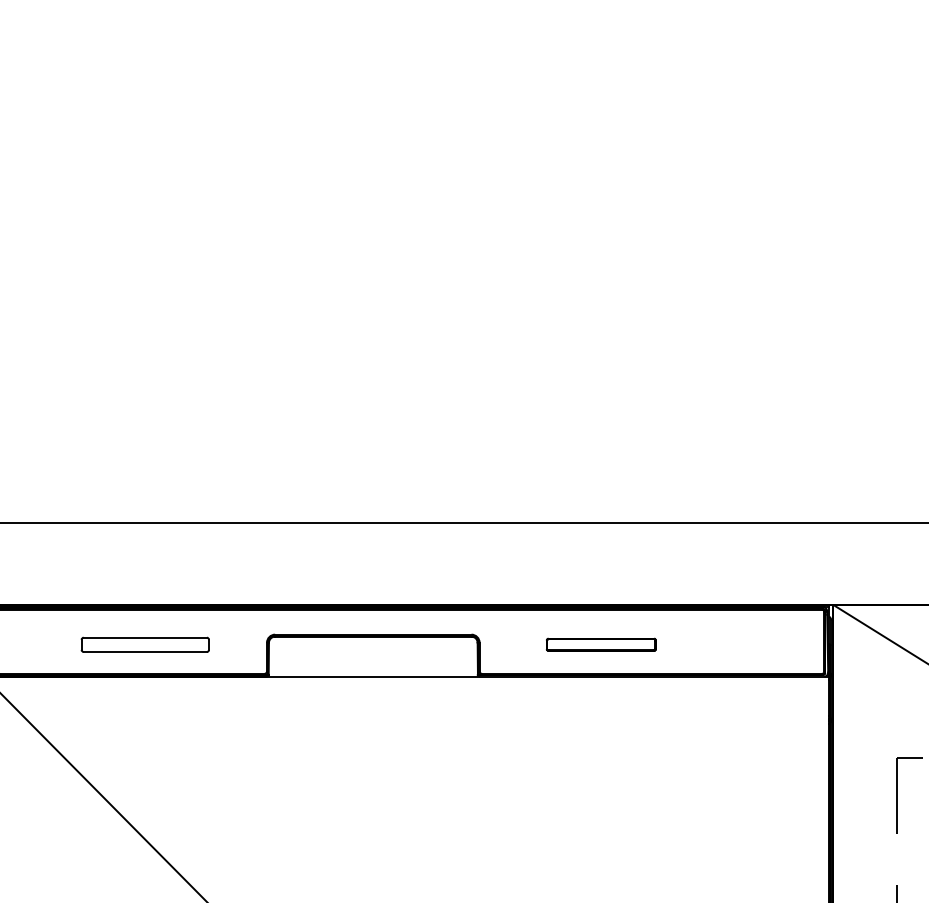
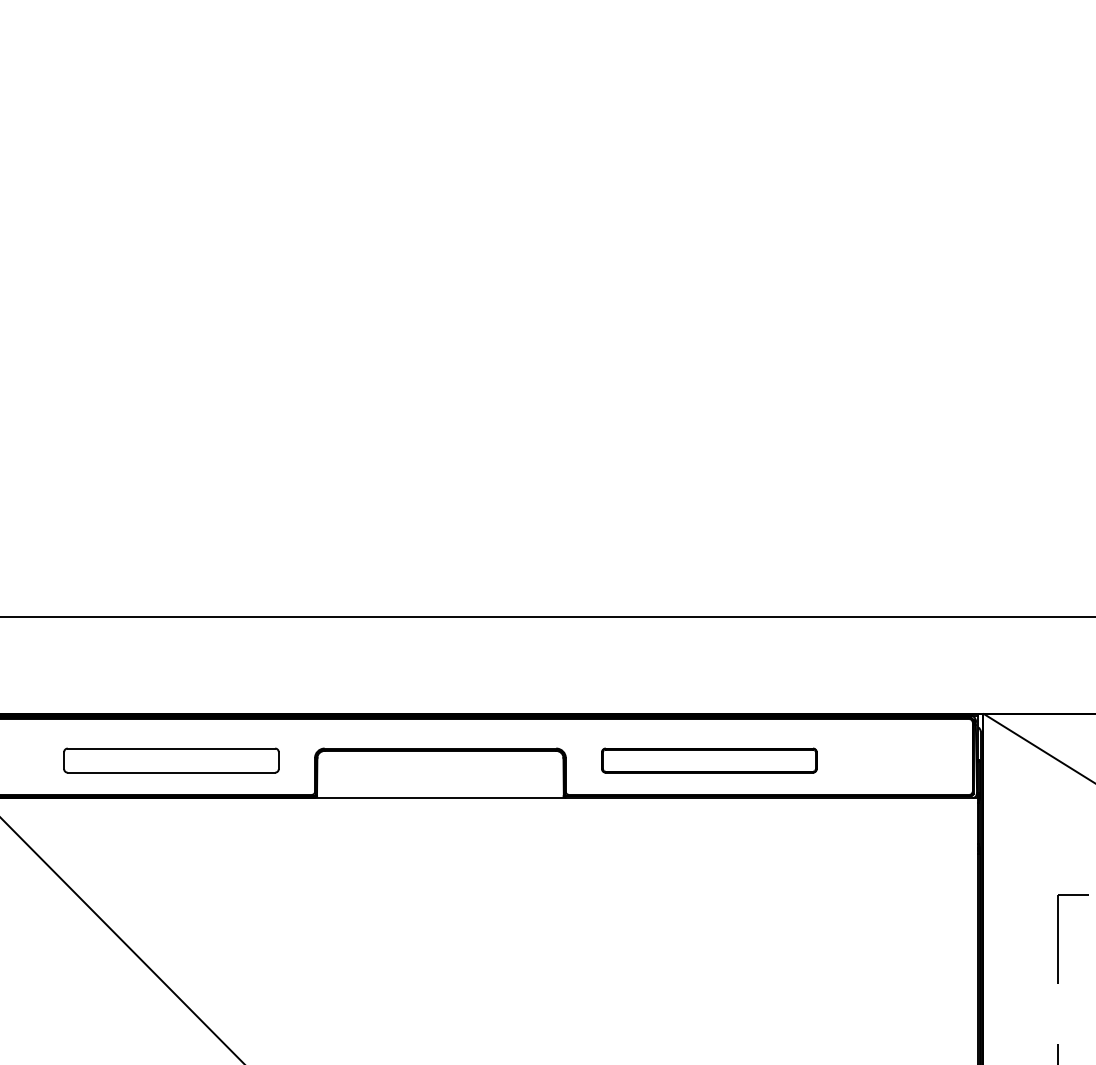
part: (145, 644) -> (171, 760), size x1.43
part: (601, 644) -> (709, 760), size x1.67

